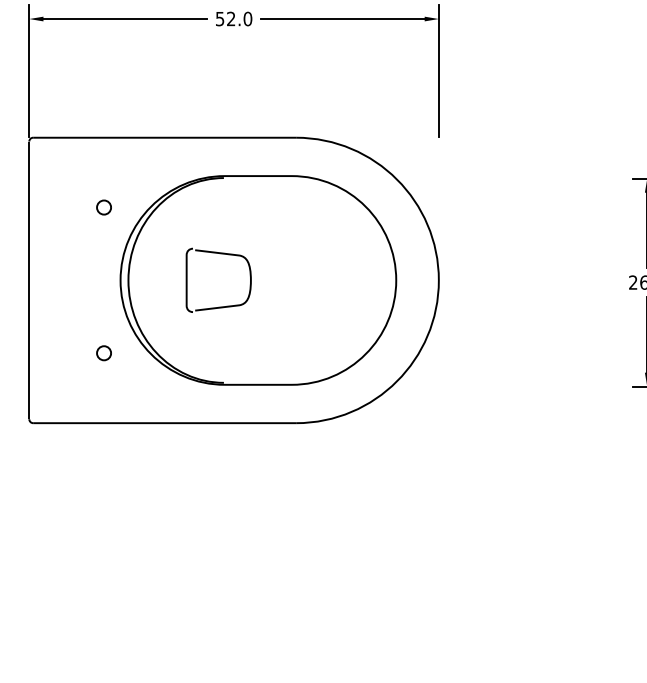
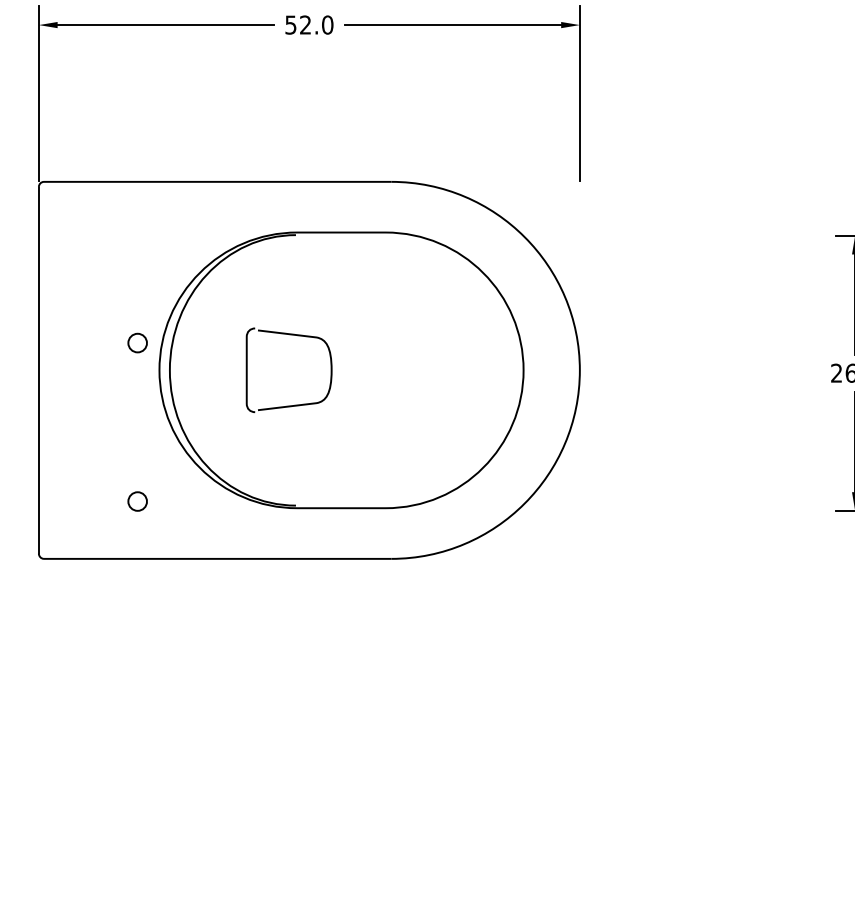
part: (103, 207) -> (137, 342), moved
part: (103, 353) -> (137, 501), moved

